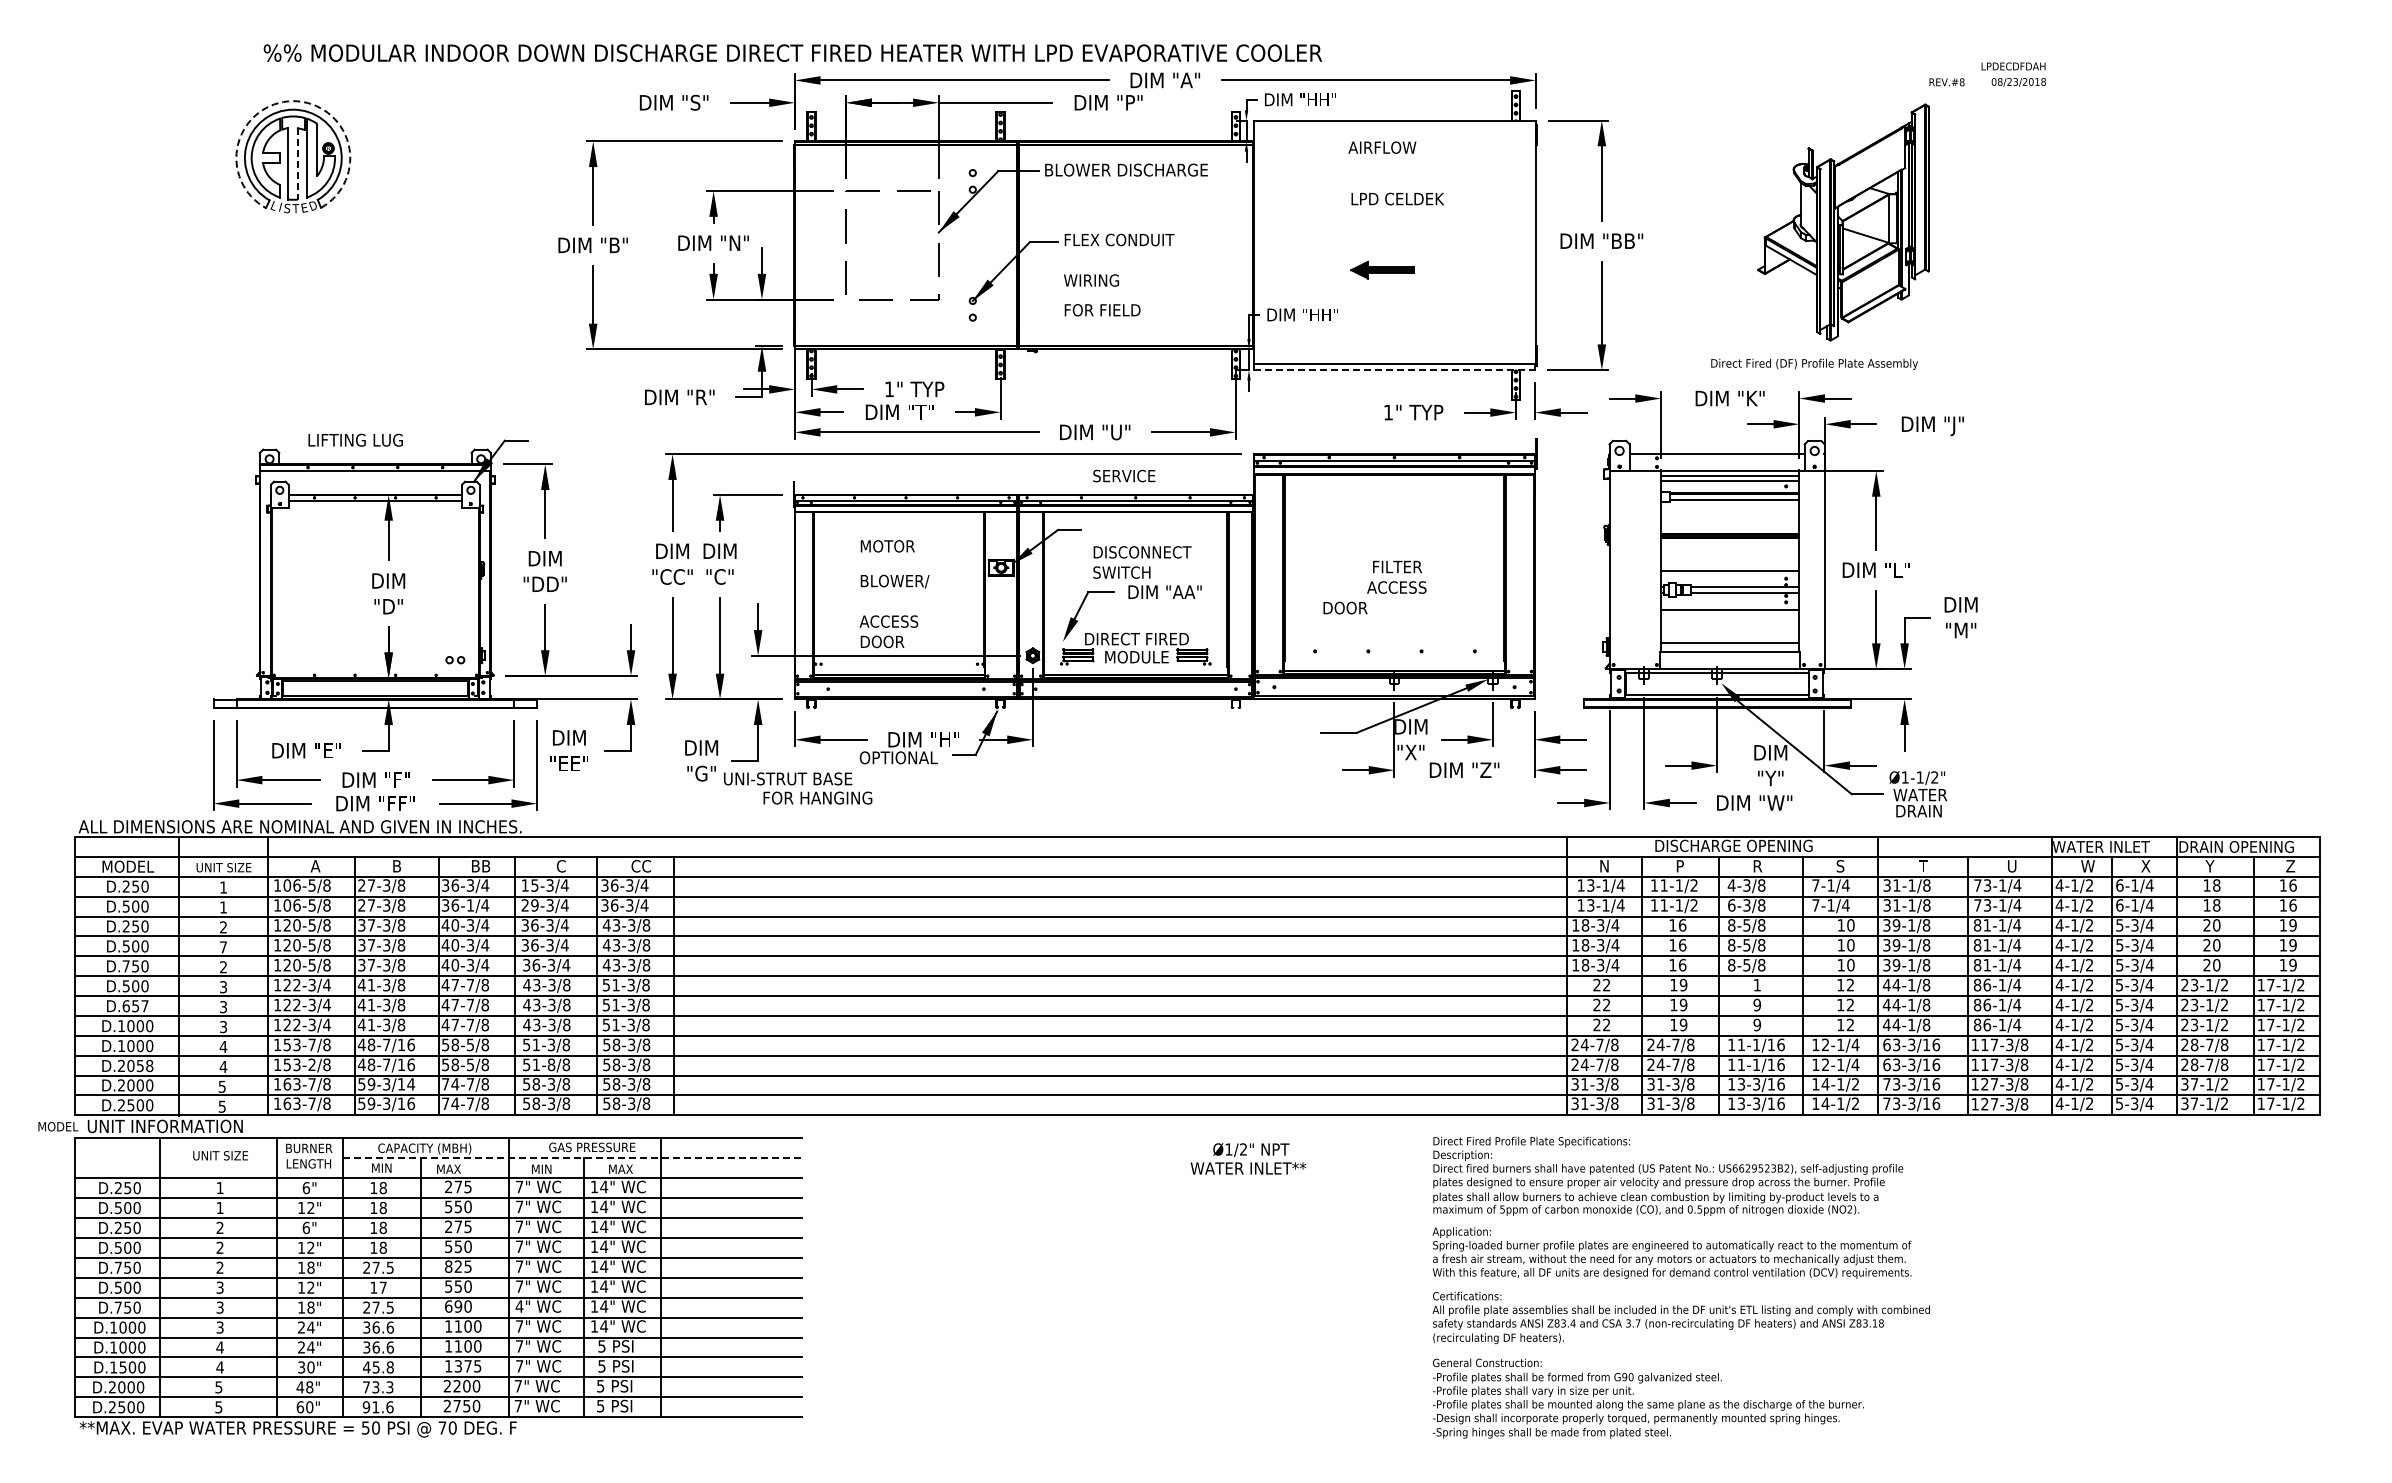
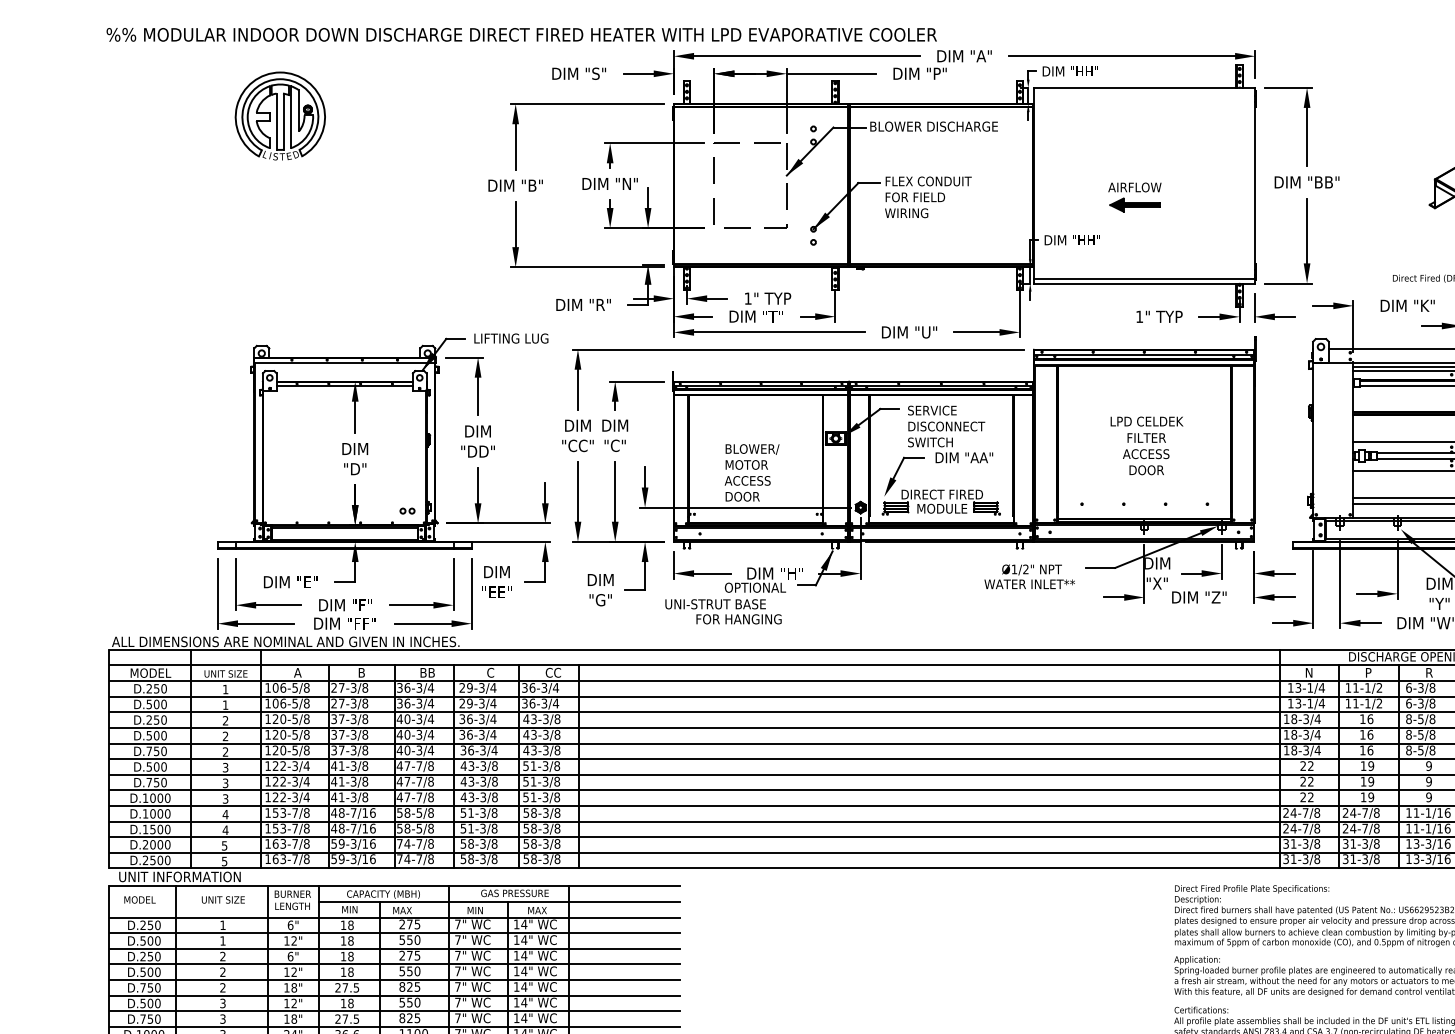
text: (792, 52) -> (521, 34), moved
arc: (293, 101) -> (280, 72), dashed -> solid
text: (1382, 147) -> (1134, 187), moved
line: (297, 163) -> (283, 121), dashed -> solid
text: (1397, 198) -> (1146, 421), moved
text: (1102, 310) -> (915, 197), moved
line: (1395, 370) -> (1145, 283), dashed -> solid
text: (355, 439) -> (511, 337), moved
text: (1124, 475) -> (932, 410), moved
text: (887, 546) -> (746, 465), moved
text: (1345, 607) -> (1146, 469), moved
text: (798, 788) -> (723, 611), moved
text: (529, 885) -> (465, 687), 15-3/4 -> 29-3/4
text: (1731, 885) -> (1408, 687), 4-3/8 -> 6-3/8
text: (470, 905) -> (419, 703), 36-1/4 -> 36-3/4
text: (223, 947) -> (225, 736), 7 -> 2
text: (1757, 984) -> (1429, 765), 1 -> 9
text: (135, 1006) -> (156, 782), D.657 -> D.750
text: (311, 1064) -> (294, 828), 153-2/8 -> 153-7/8
text: (551, 1064) -> (482, 828), 51-8/8 -> 51-3/8
text: (135, 1065) -> (156, 829), D.2058 -> D.1500
text: (410, 1084) -> (372, 844), 59-3/14 -> 59-3/16
text: (58, 1126) -> (140, 899), moved
line: (572, 1158) -> (499, 902), dashed -> solid
text: (1248, 1158) -> (1029, 576), moved
text: (382, 1287) -> (350, 1003), 17 -> 18
text: (458, 1306) -> (409, 1018), 690 -> 825
text: (519, 1306) -> (457, 1018), 4" -> 7"

